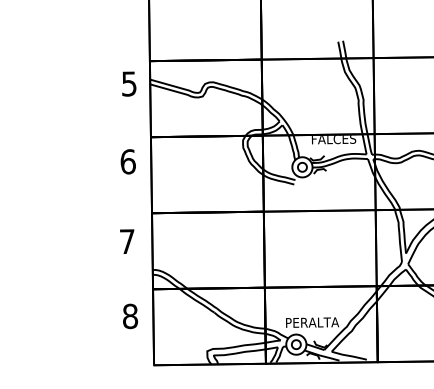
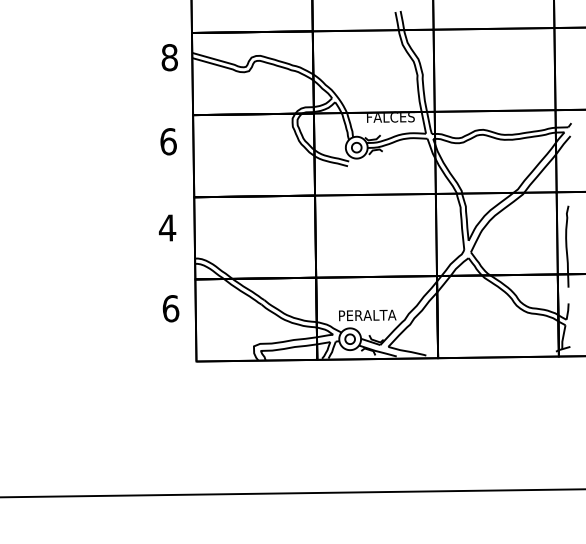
text: (129, 83) -> (169, 57), 5 -> 8
text: (127, 241) -> (167, 227), 7 -> 4
text: (130, 316) -> (170, 308), 8 -> 6

